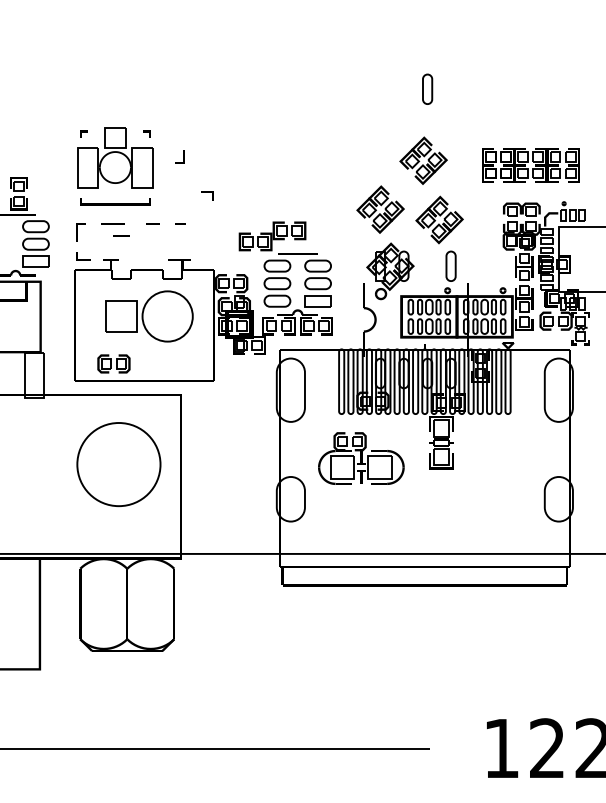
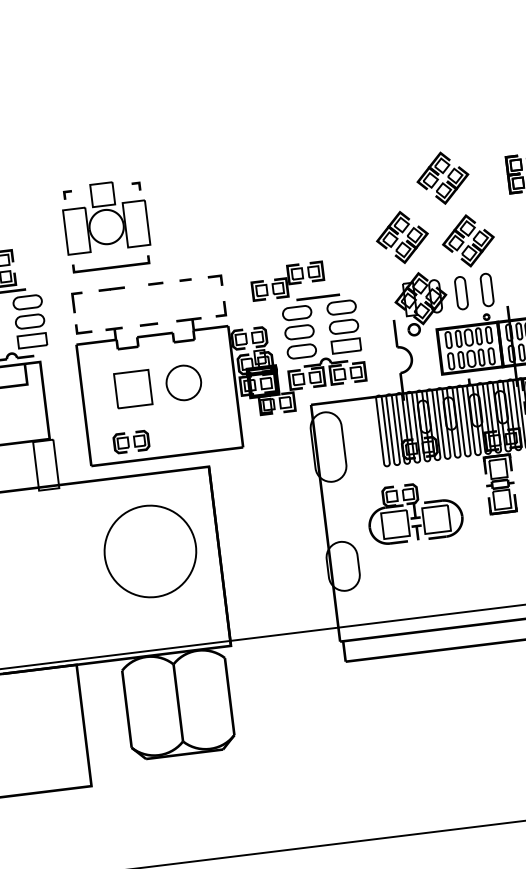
part: (427, 88) -> (461, 292), moved
line: (183, 156) -> (224, 308), moved
line: (207, 192) -> (215, 276), moved
line: (121, 235) -> (148, 323), moved
circle: (167, 316) -> (183, 382), size x0.62

